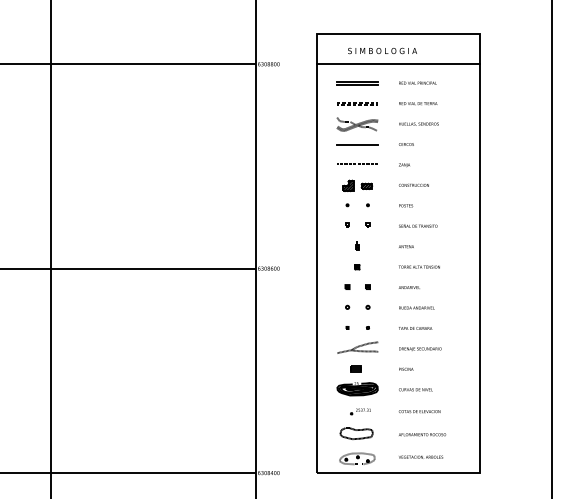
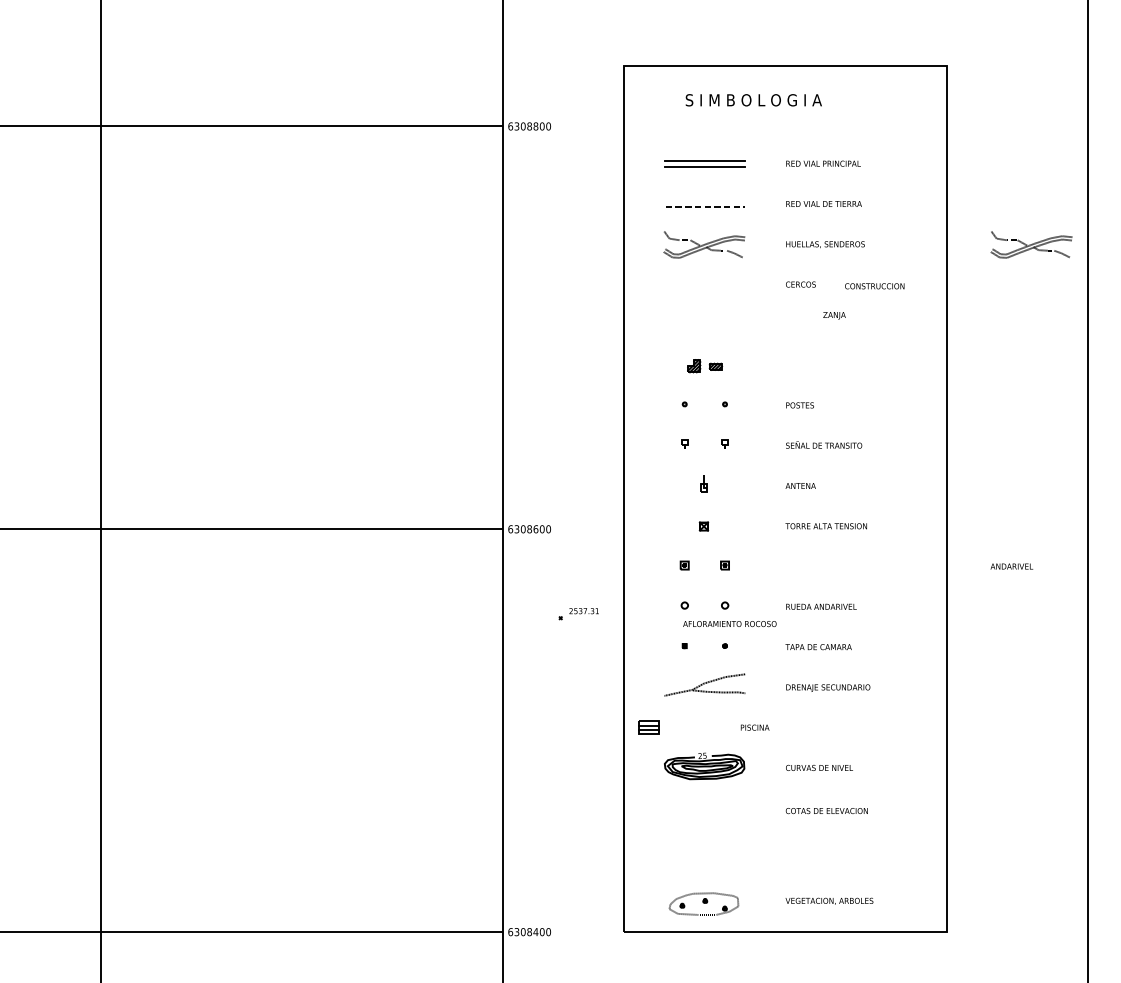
line: (398, 64) -> (785, 126), removed
line: (357, 103) -> (704, 203), removed
part: (523, 124) -> (1031, 245), added
line: (357, 144) -> (704, 284), removed
line: (357, 164) -> (704, 323), removed
text: (404, 165) -> (834, 316), moved
text: (413, 184) -> (873, 284), moved
part: (357, 185) -> (704, 365), size x0.6
text: (409, 287) -> (1011, 566), moved
part: (355, 368) -> (647, 726), moved
text: (406, 368) -> (755, 726), moved
part: (360, 411) -> (578, 613), moved
part: (356, 433) -> (702, 854), removed
text: (422, 434) -> (729, 623), moved

